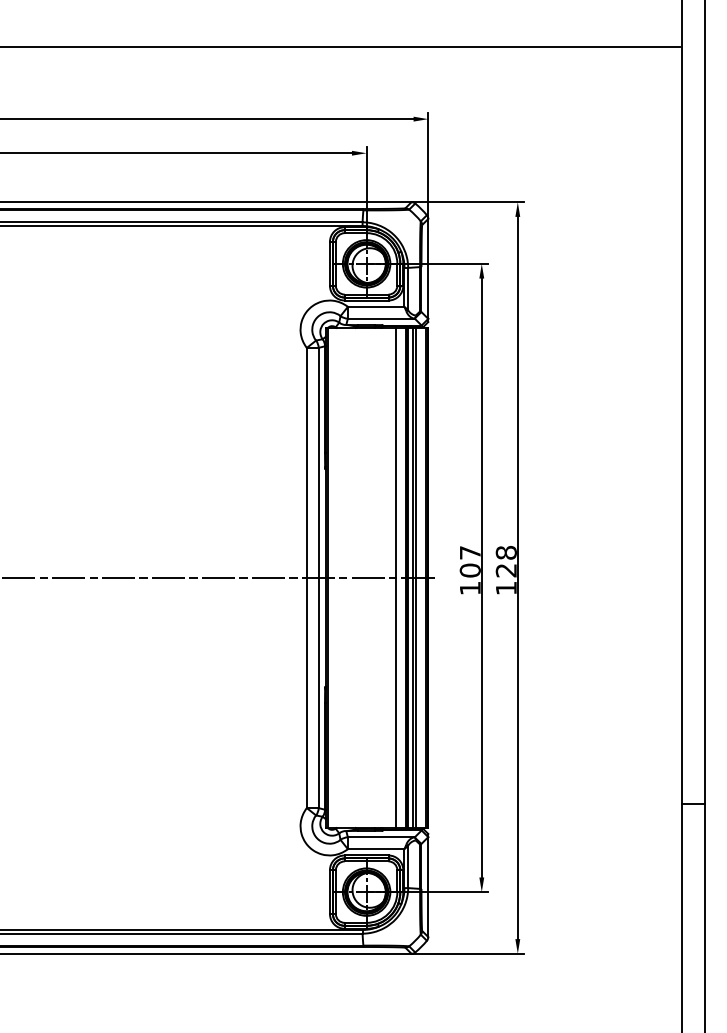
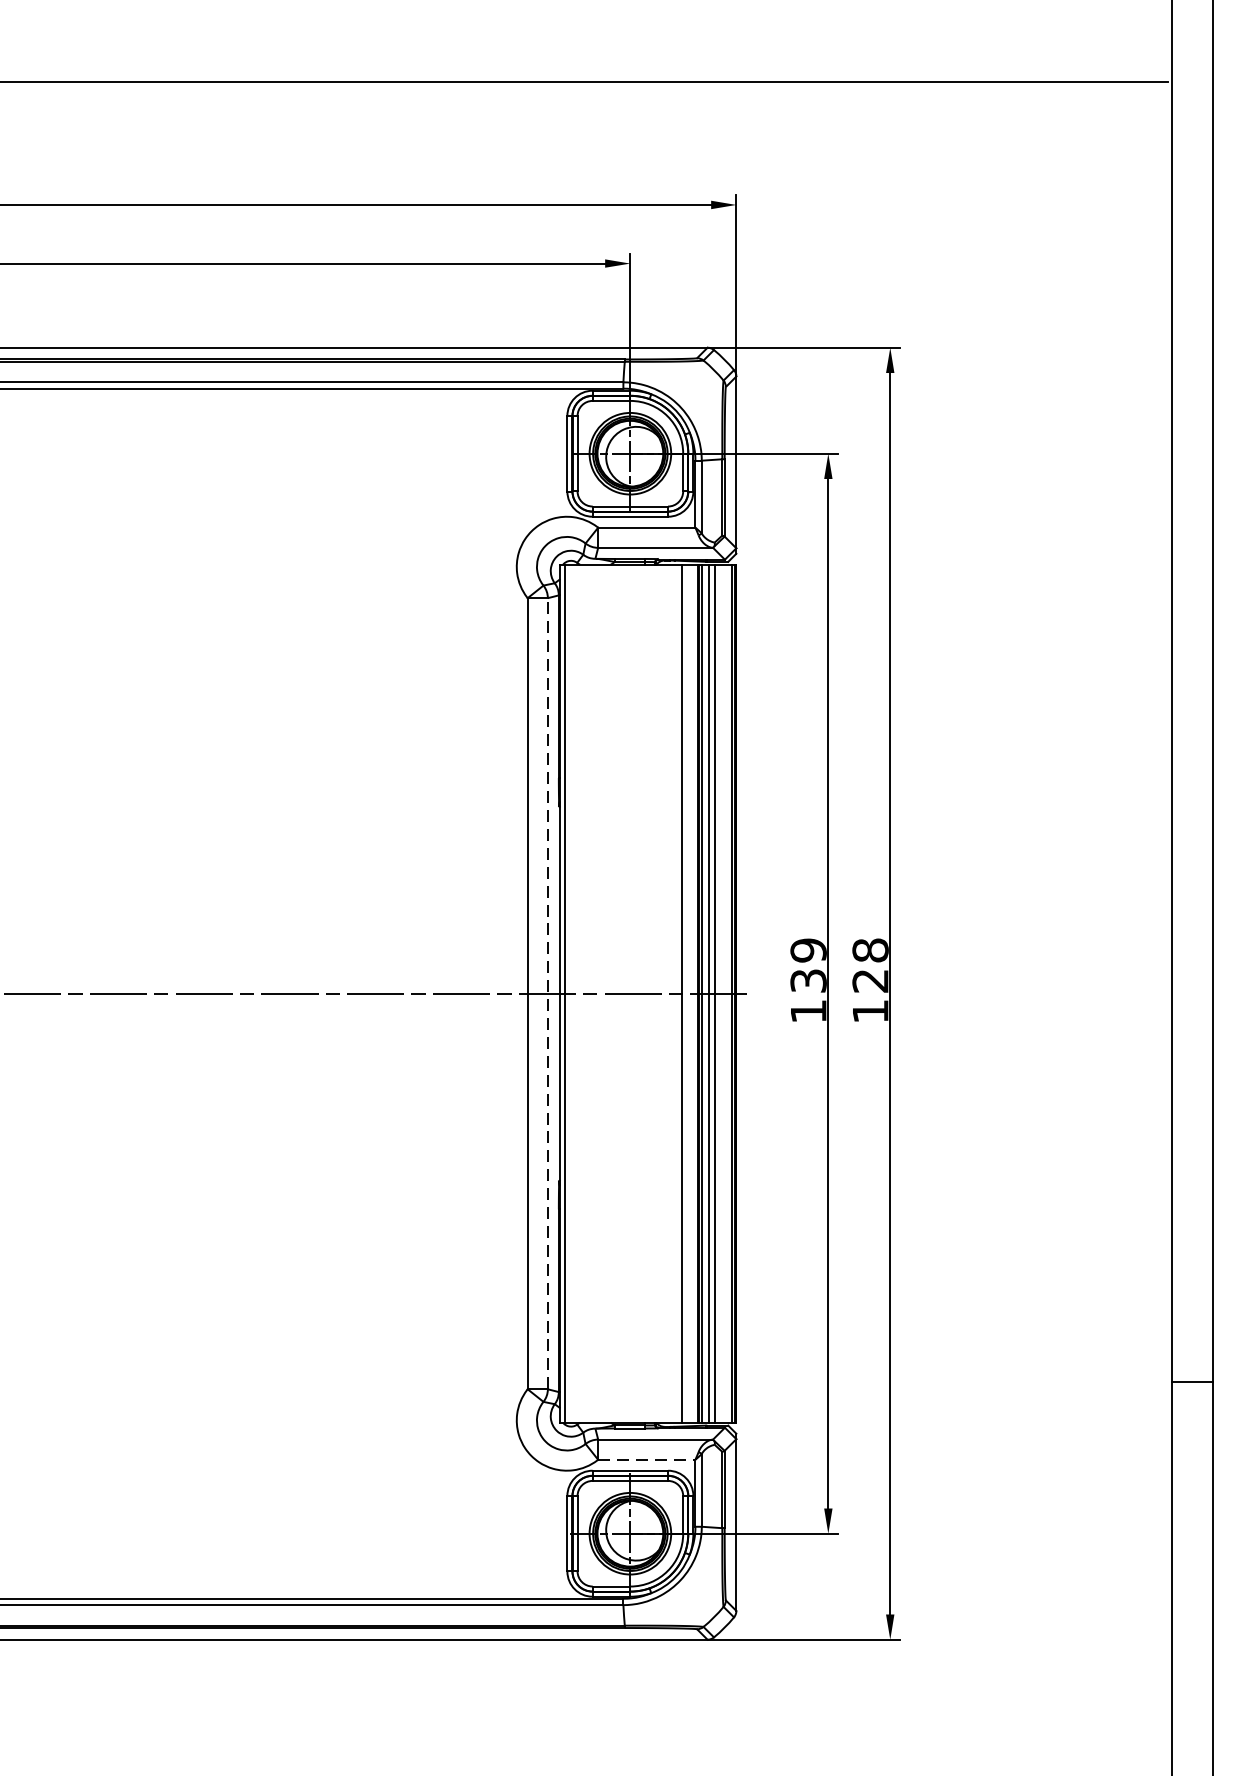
text: (469, 561) -> (807, 965), 107 -> 139
line: (318, 577) -> (547, 992), solid -> dashed
line: (376, 849) -> (647, 1460), solid -> dashed

